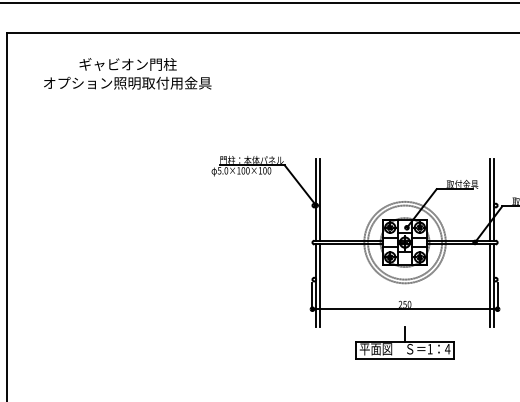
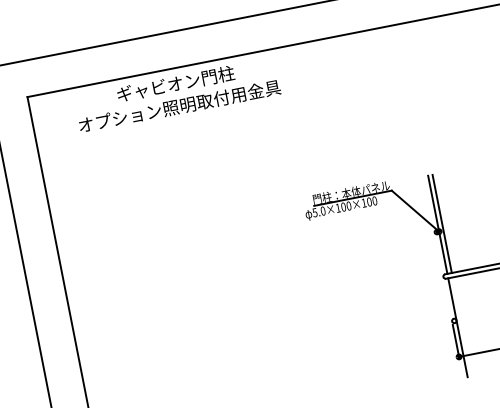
text: (127, 73) -> (177, 94), moved
line: (319, 285) -> (461, 326), removed

